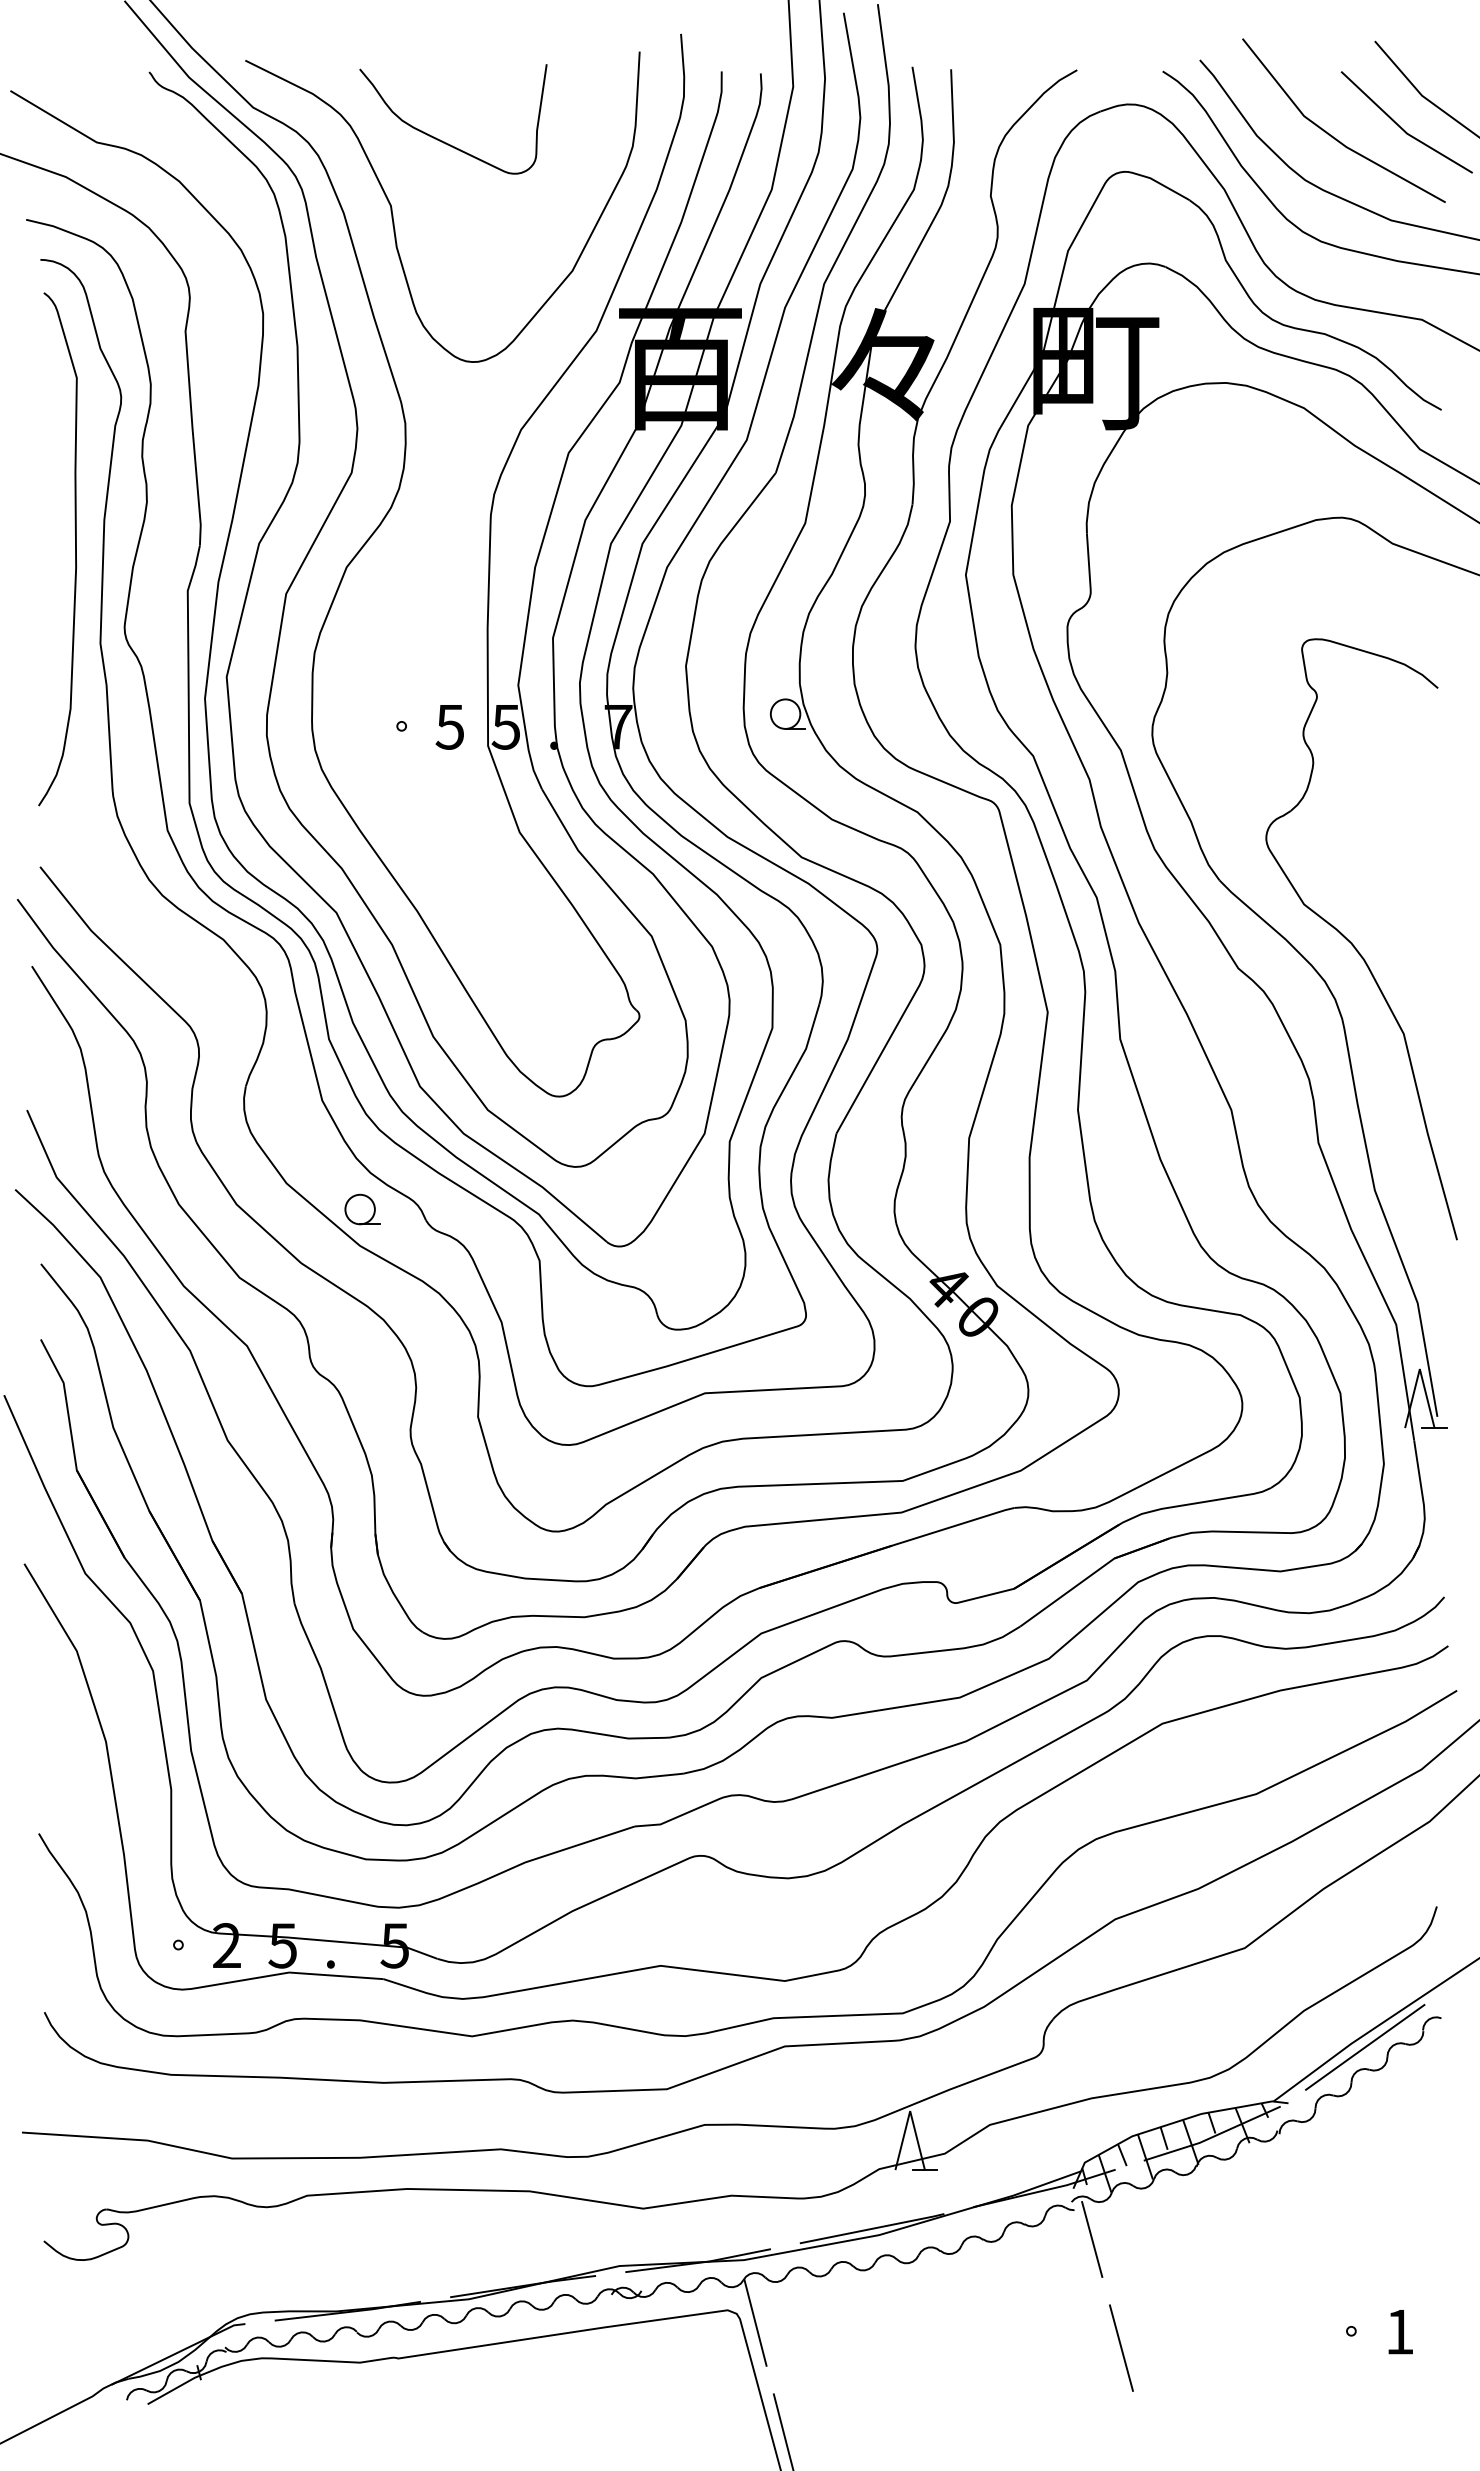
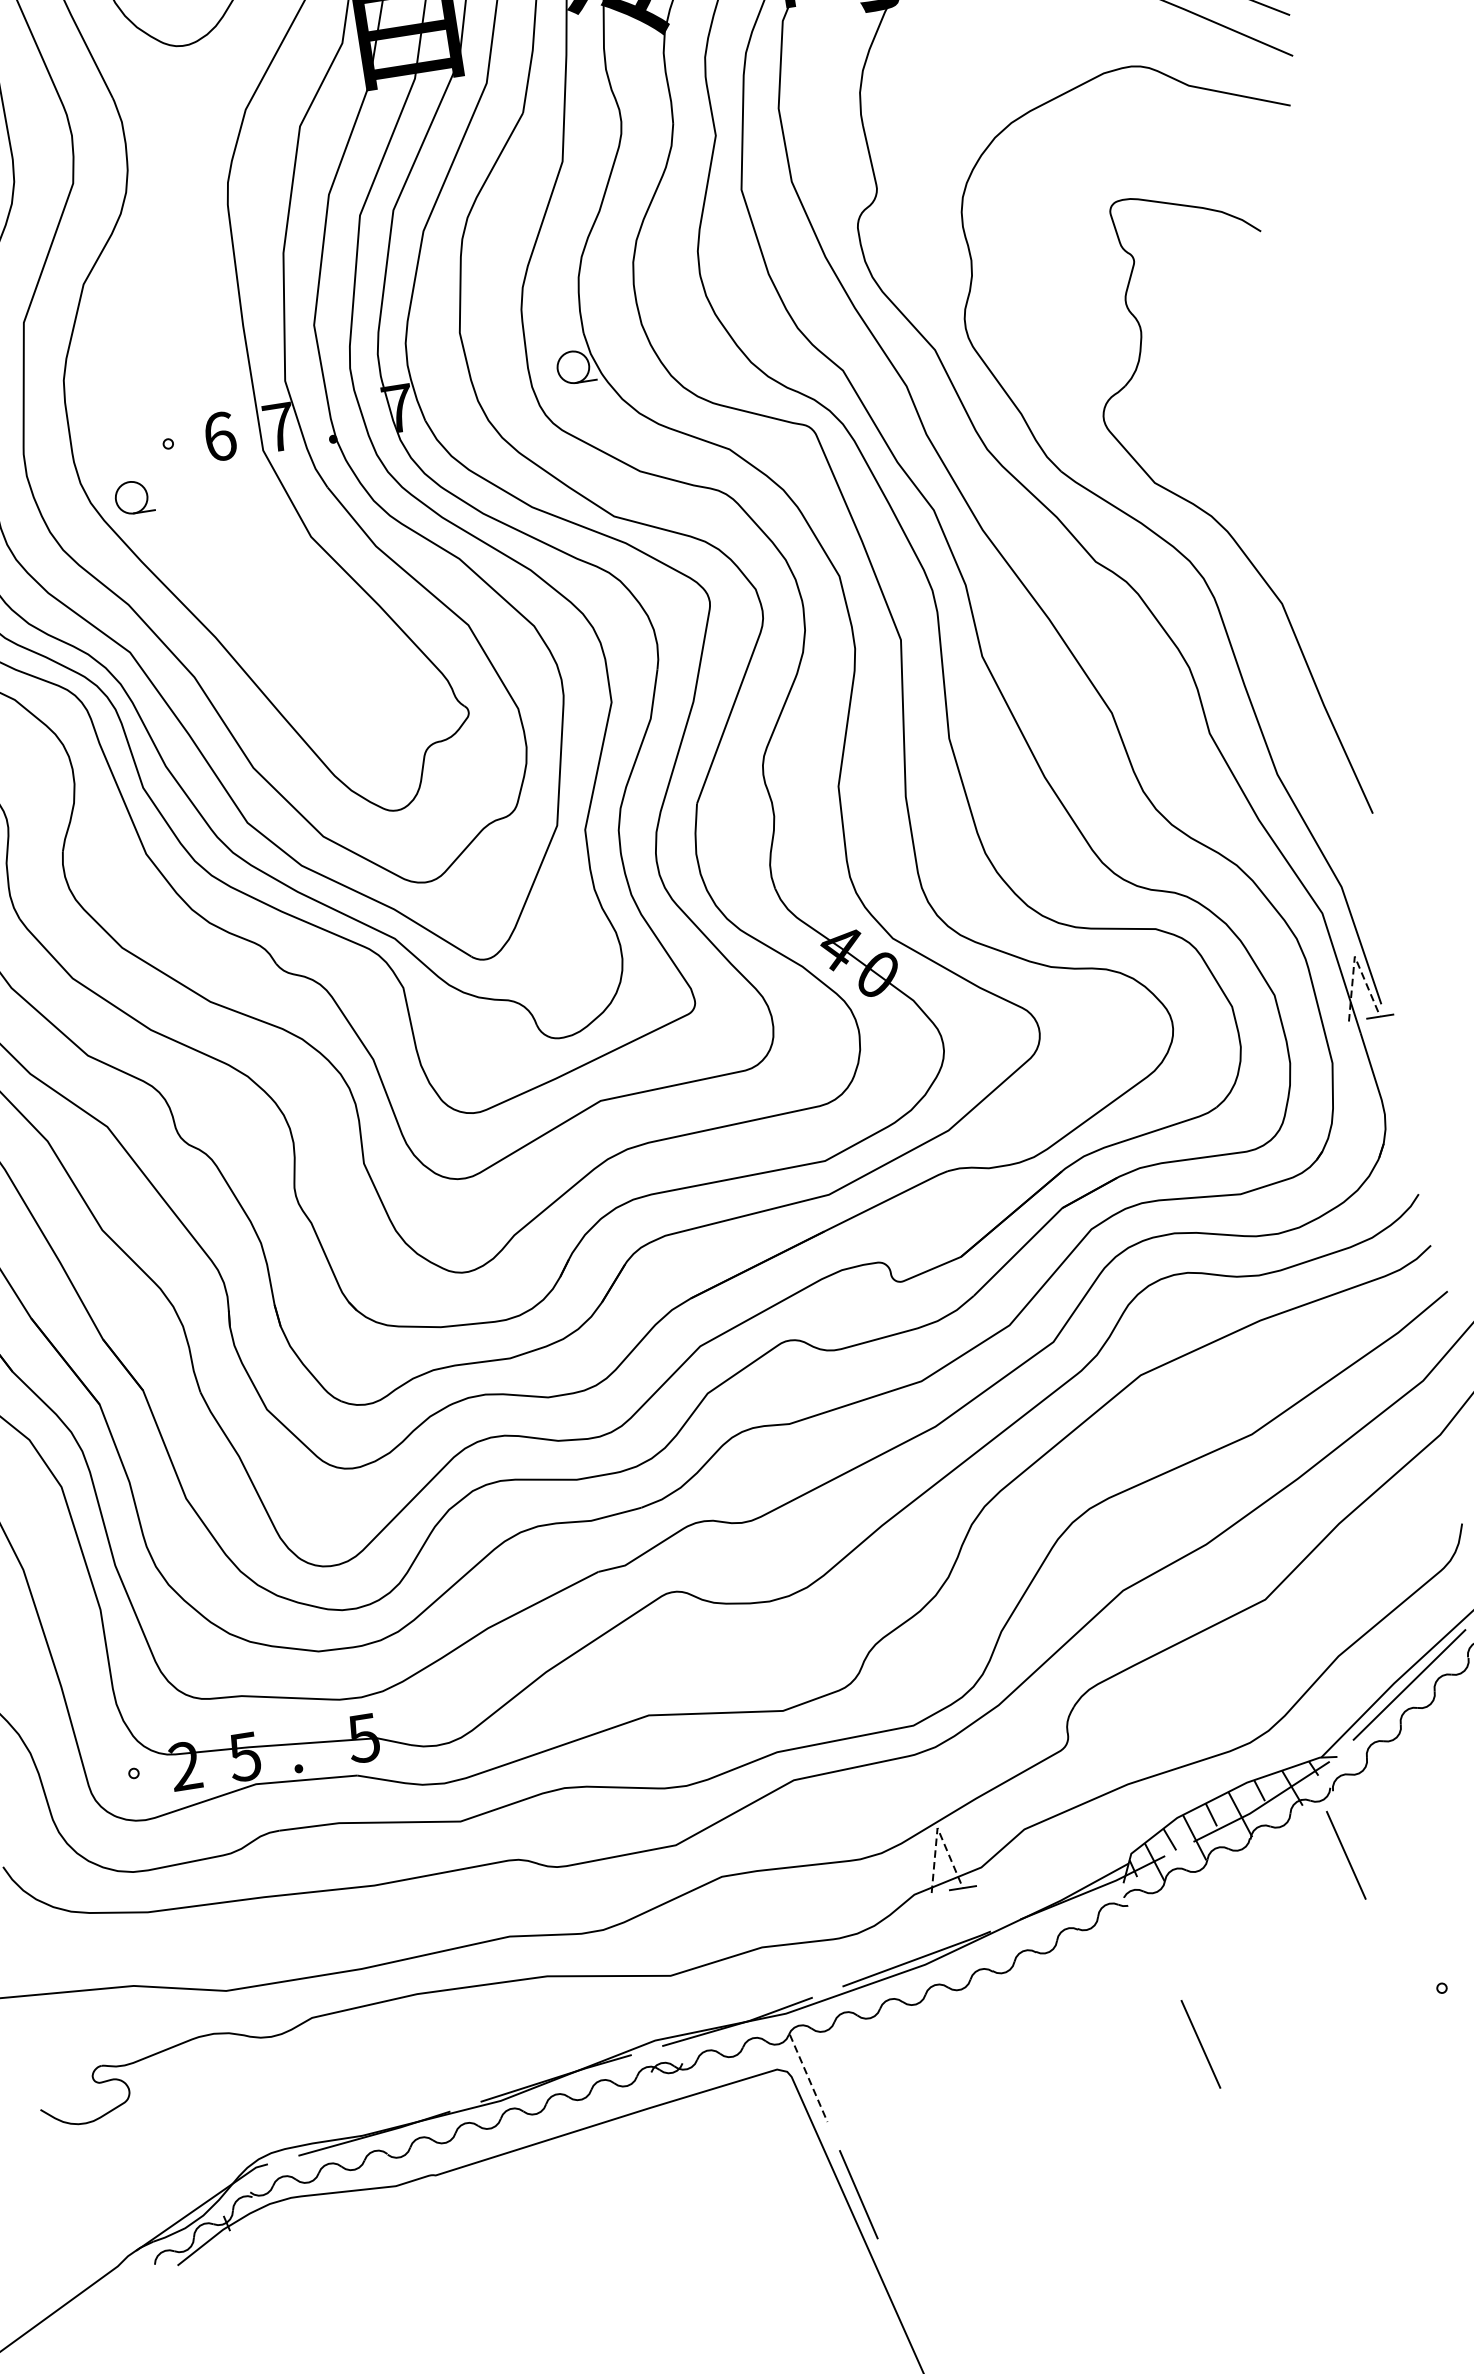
text: (449, 726) -> (219, 436), 5 -> 6
text: (505, 727) -> (278, 427), 5 -> 7
part: (362, 1209) -> (134, 497), moved
line: (1419, 1369) -> (1354, 957), solid -> dashed
line: (910, 2111) -> (937, 1828), solid -> dashed
line: (1282, 2194) -> (1346, 1854), added
line: (1092, 2239) -> (1152, 1933), removed
line: (755, 2323) -> (808, 2078), solid -> dashed

